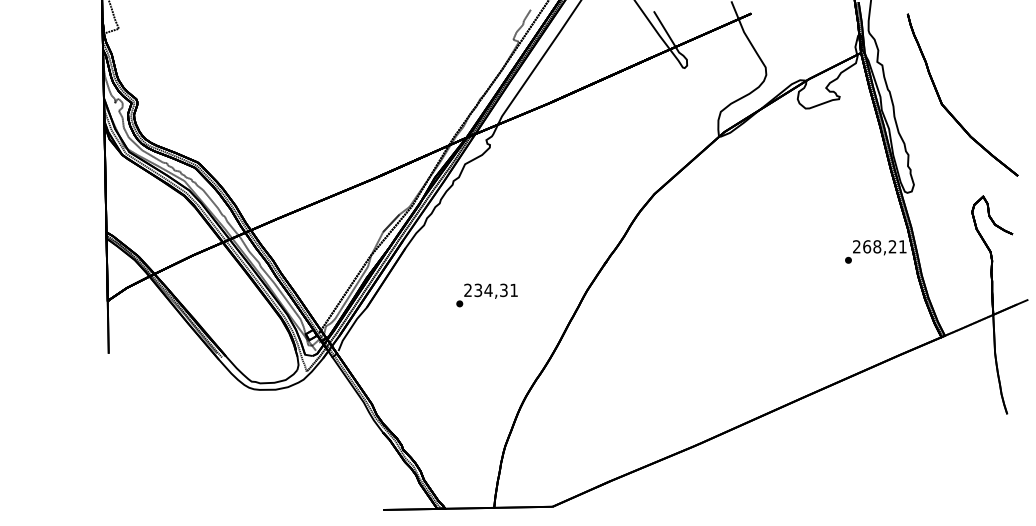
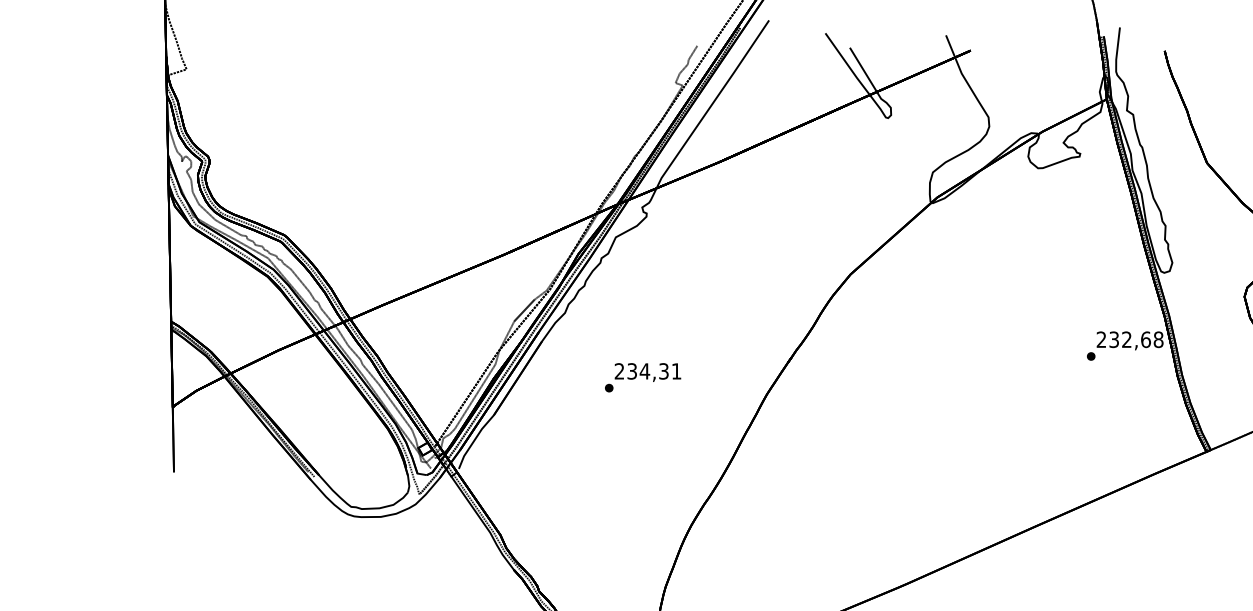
text: (884, 246) -> (1135, 339), 268,21 -> 232,68
text: (486, 295) -> (642, 377), moved

